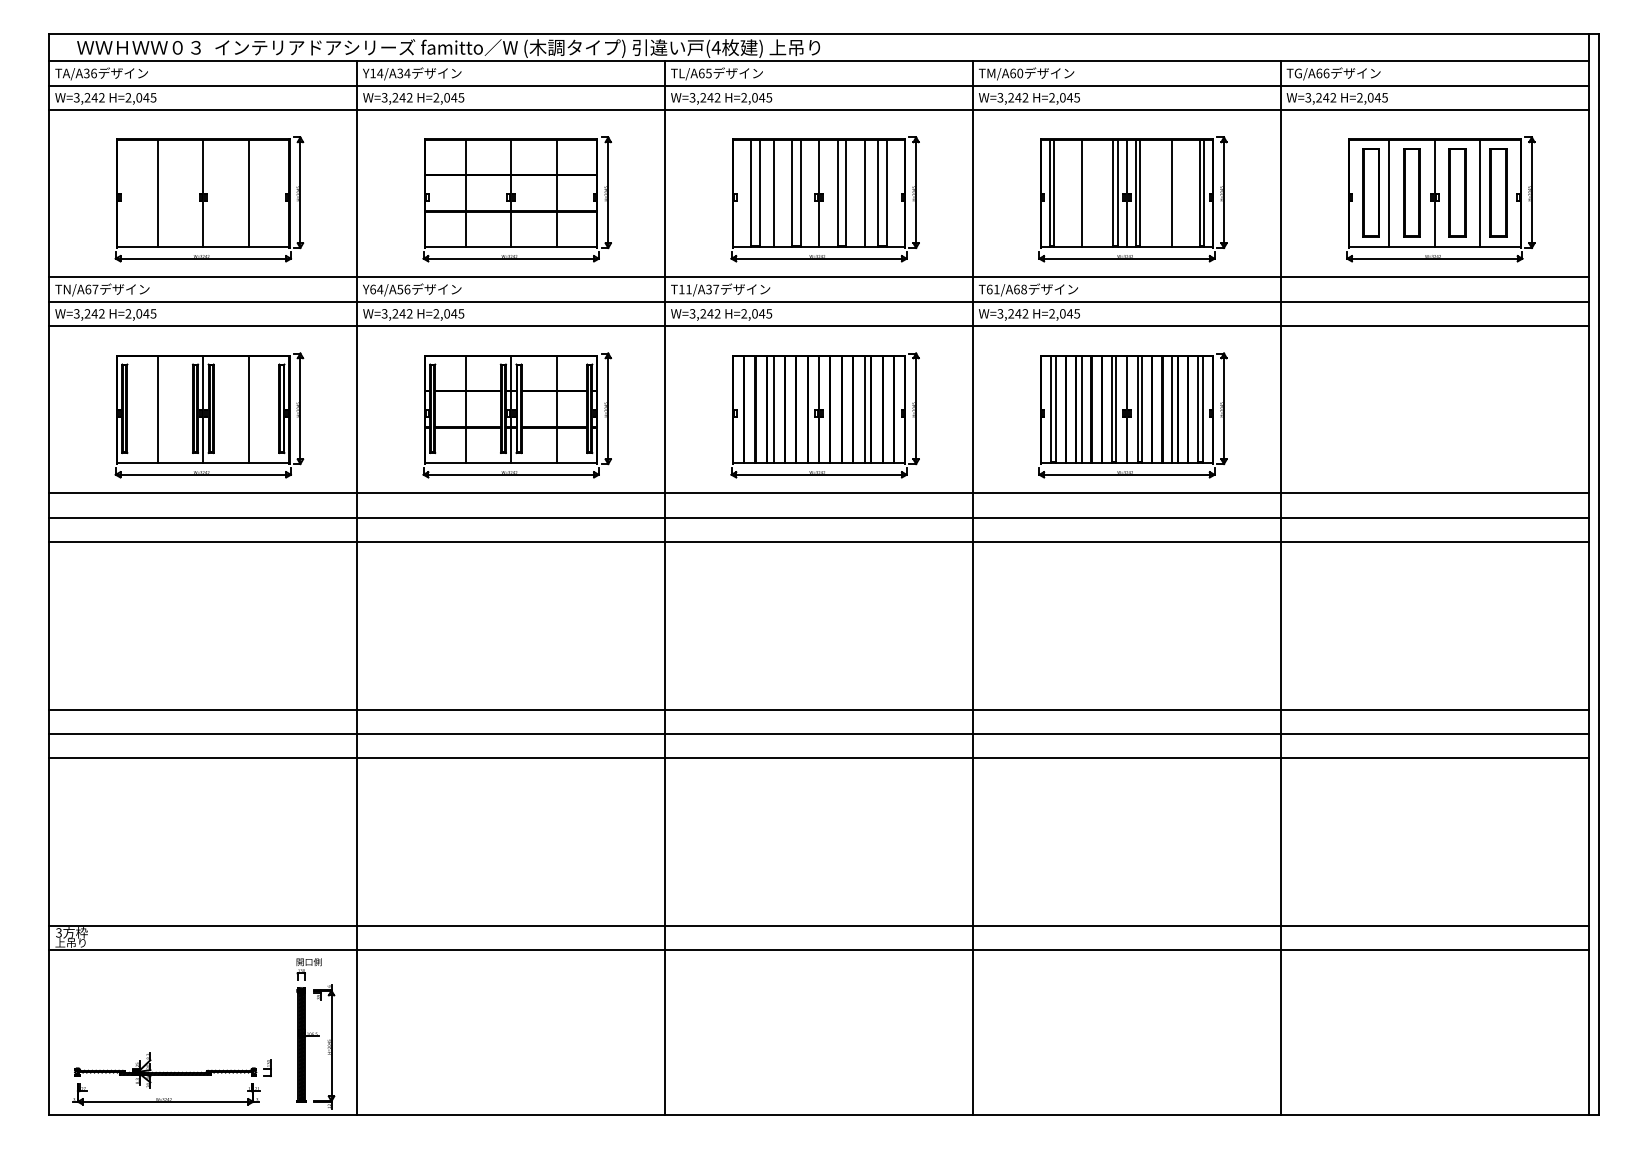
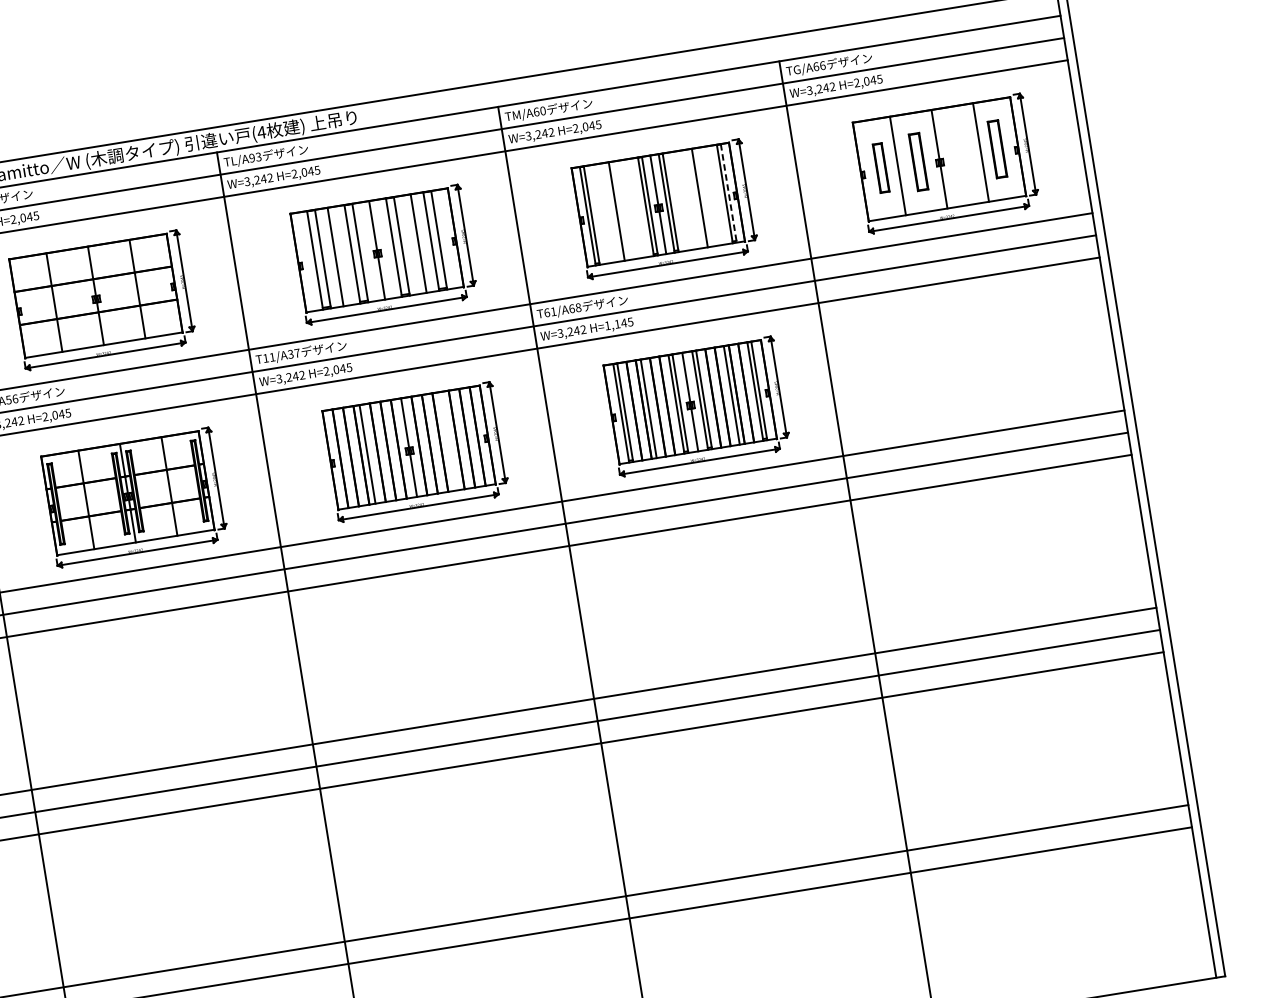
text: (704, 73) -> (254, 157), TL/A65 -> TL/A93
part: (1370, 192) -> (880, 167), size x0.6
part: (1411, 192) -> (918, 161), size x0.7
part: (1457, 192) -> (960, 155), removed
part: (1498, 192) -> (997, 148), size x0.7
line: (1204, 193) -> (729, 193), solid -> dashed
text: (1057, 313) -> (612, 324), H=2,045 -> H=1,145
line: (864, 409) -> (450, 440), removed

